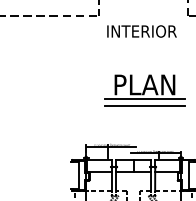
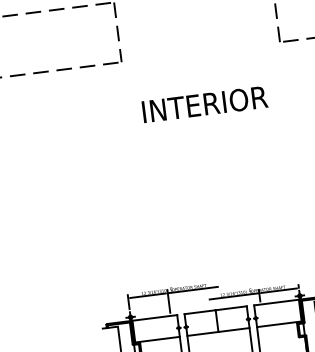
text: (141, 31) -> (204, 104), moved
part: (144, 90) -> (219, 184), removed

